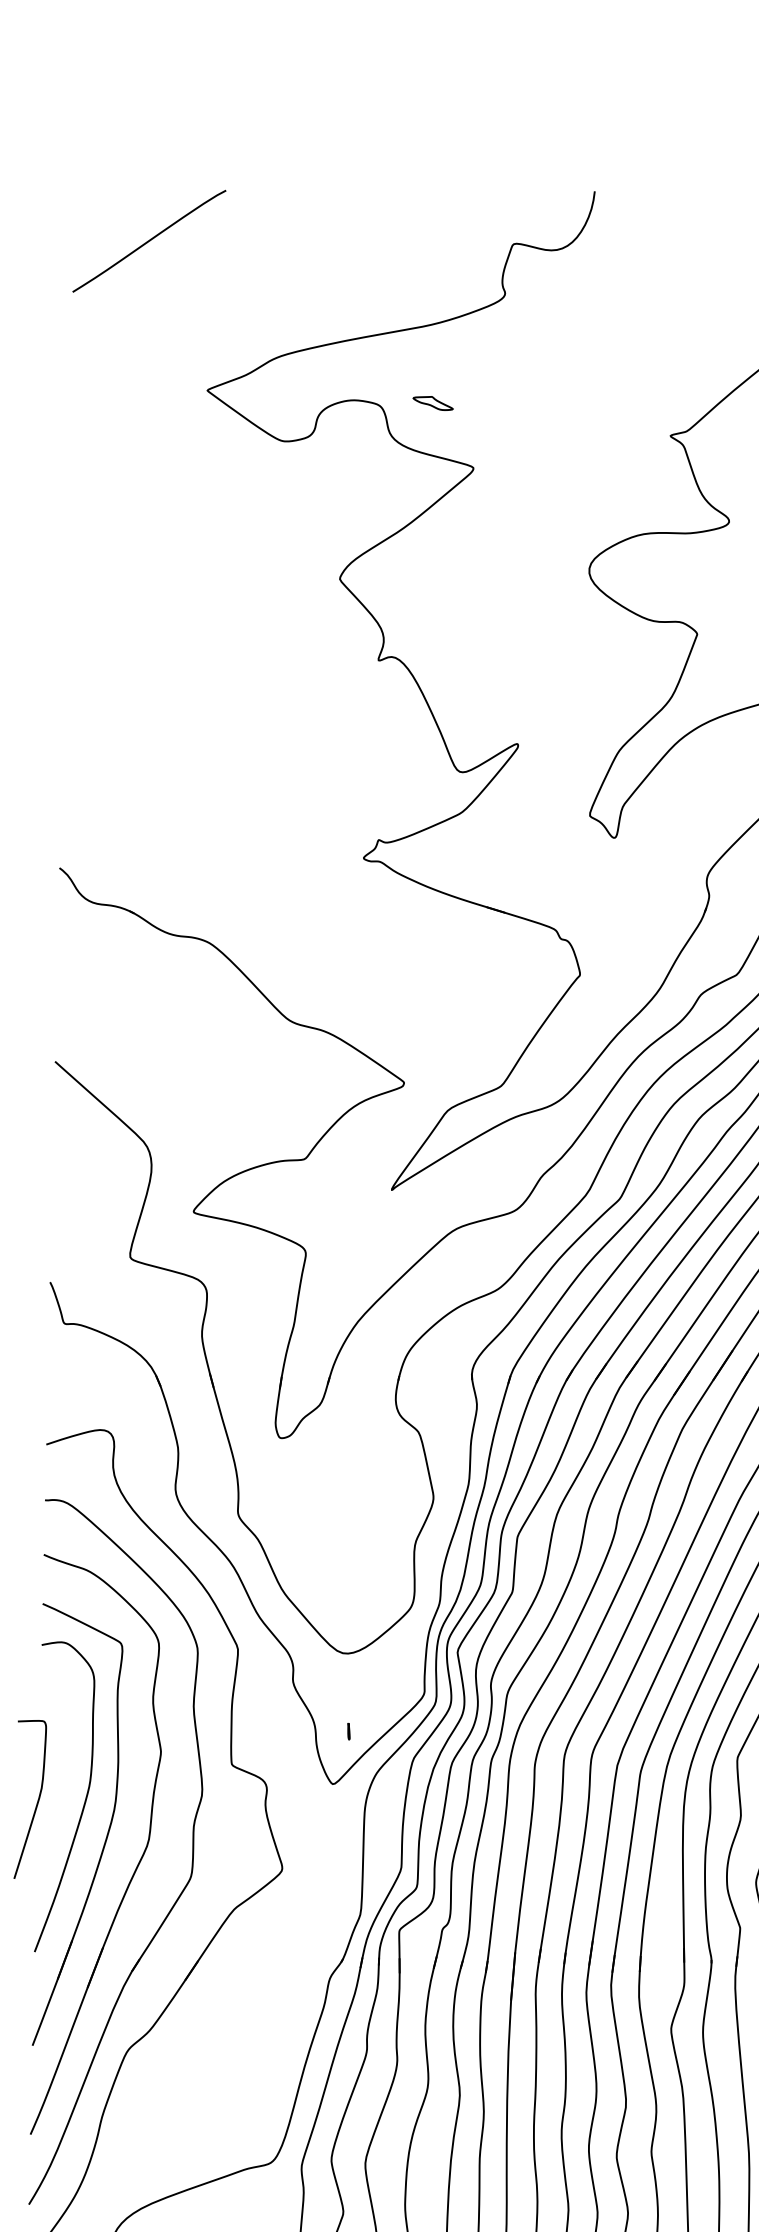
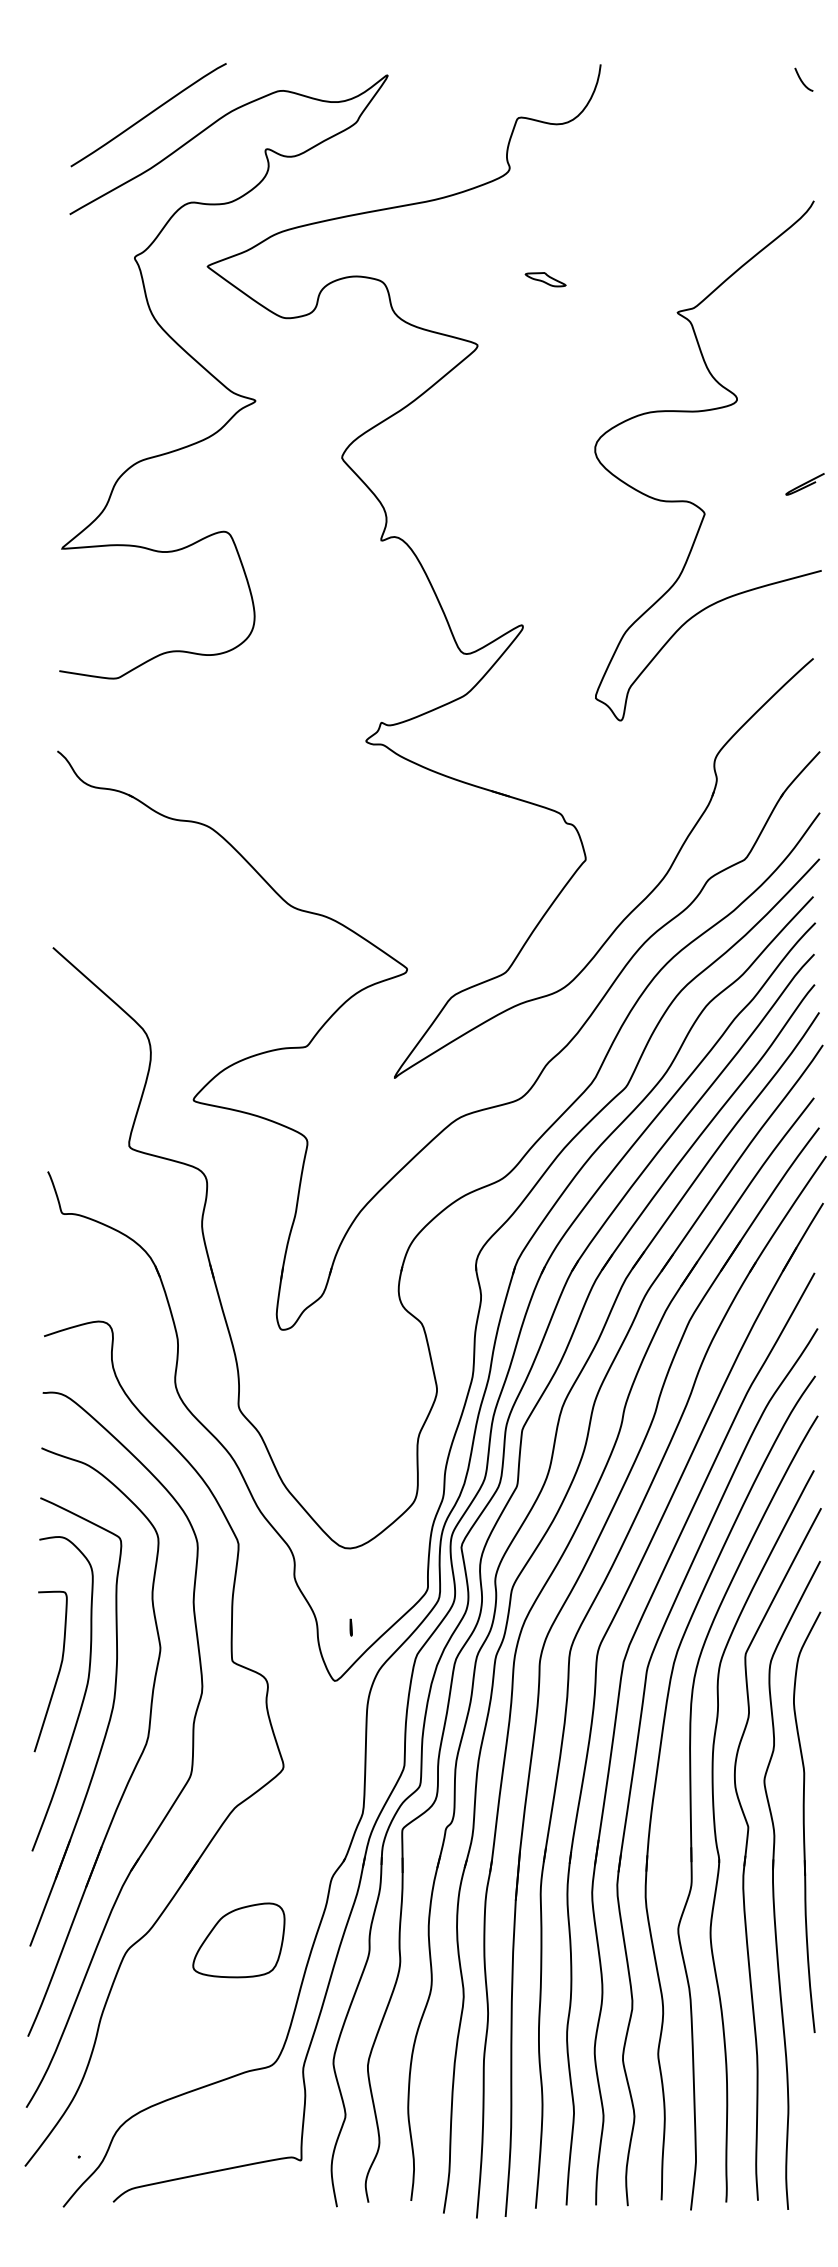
part: (433, 403) -> (545, 279), moved
curve: (219, 502) -> (219, 380), added
curve: (36, 1802) -> (57, 1674), moved
part: (237, 2039) -> (238, 1940), added

